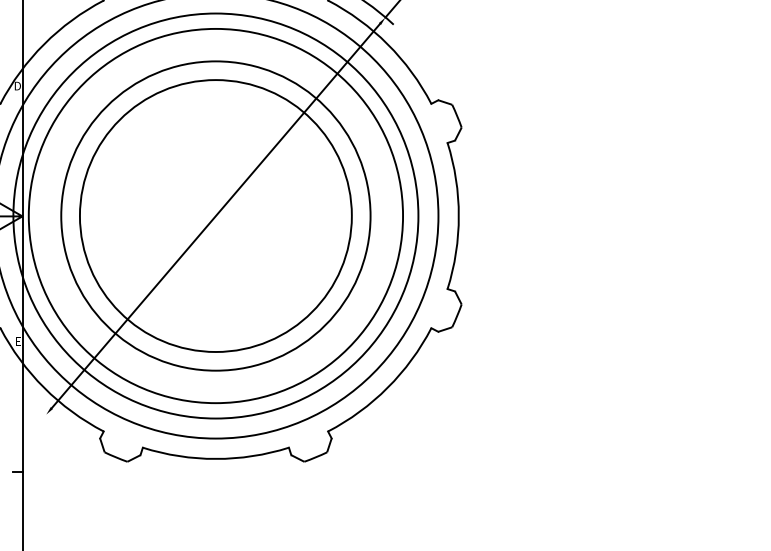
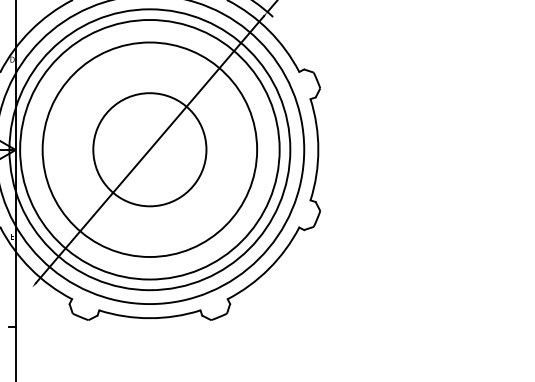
circle: (215, 215) -> (149, 149), size x0.6

